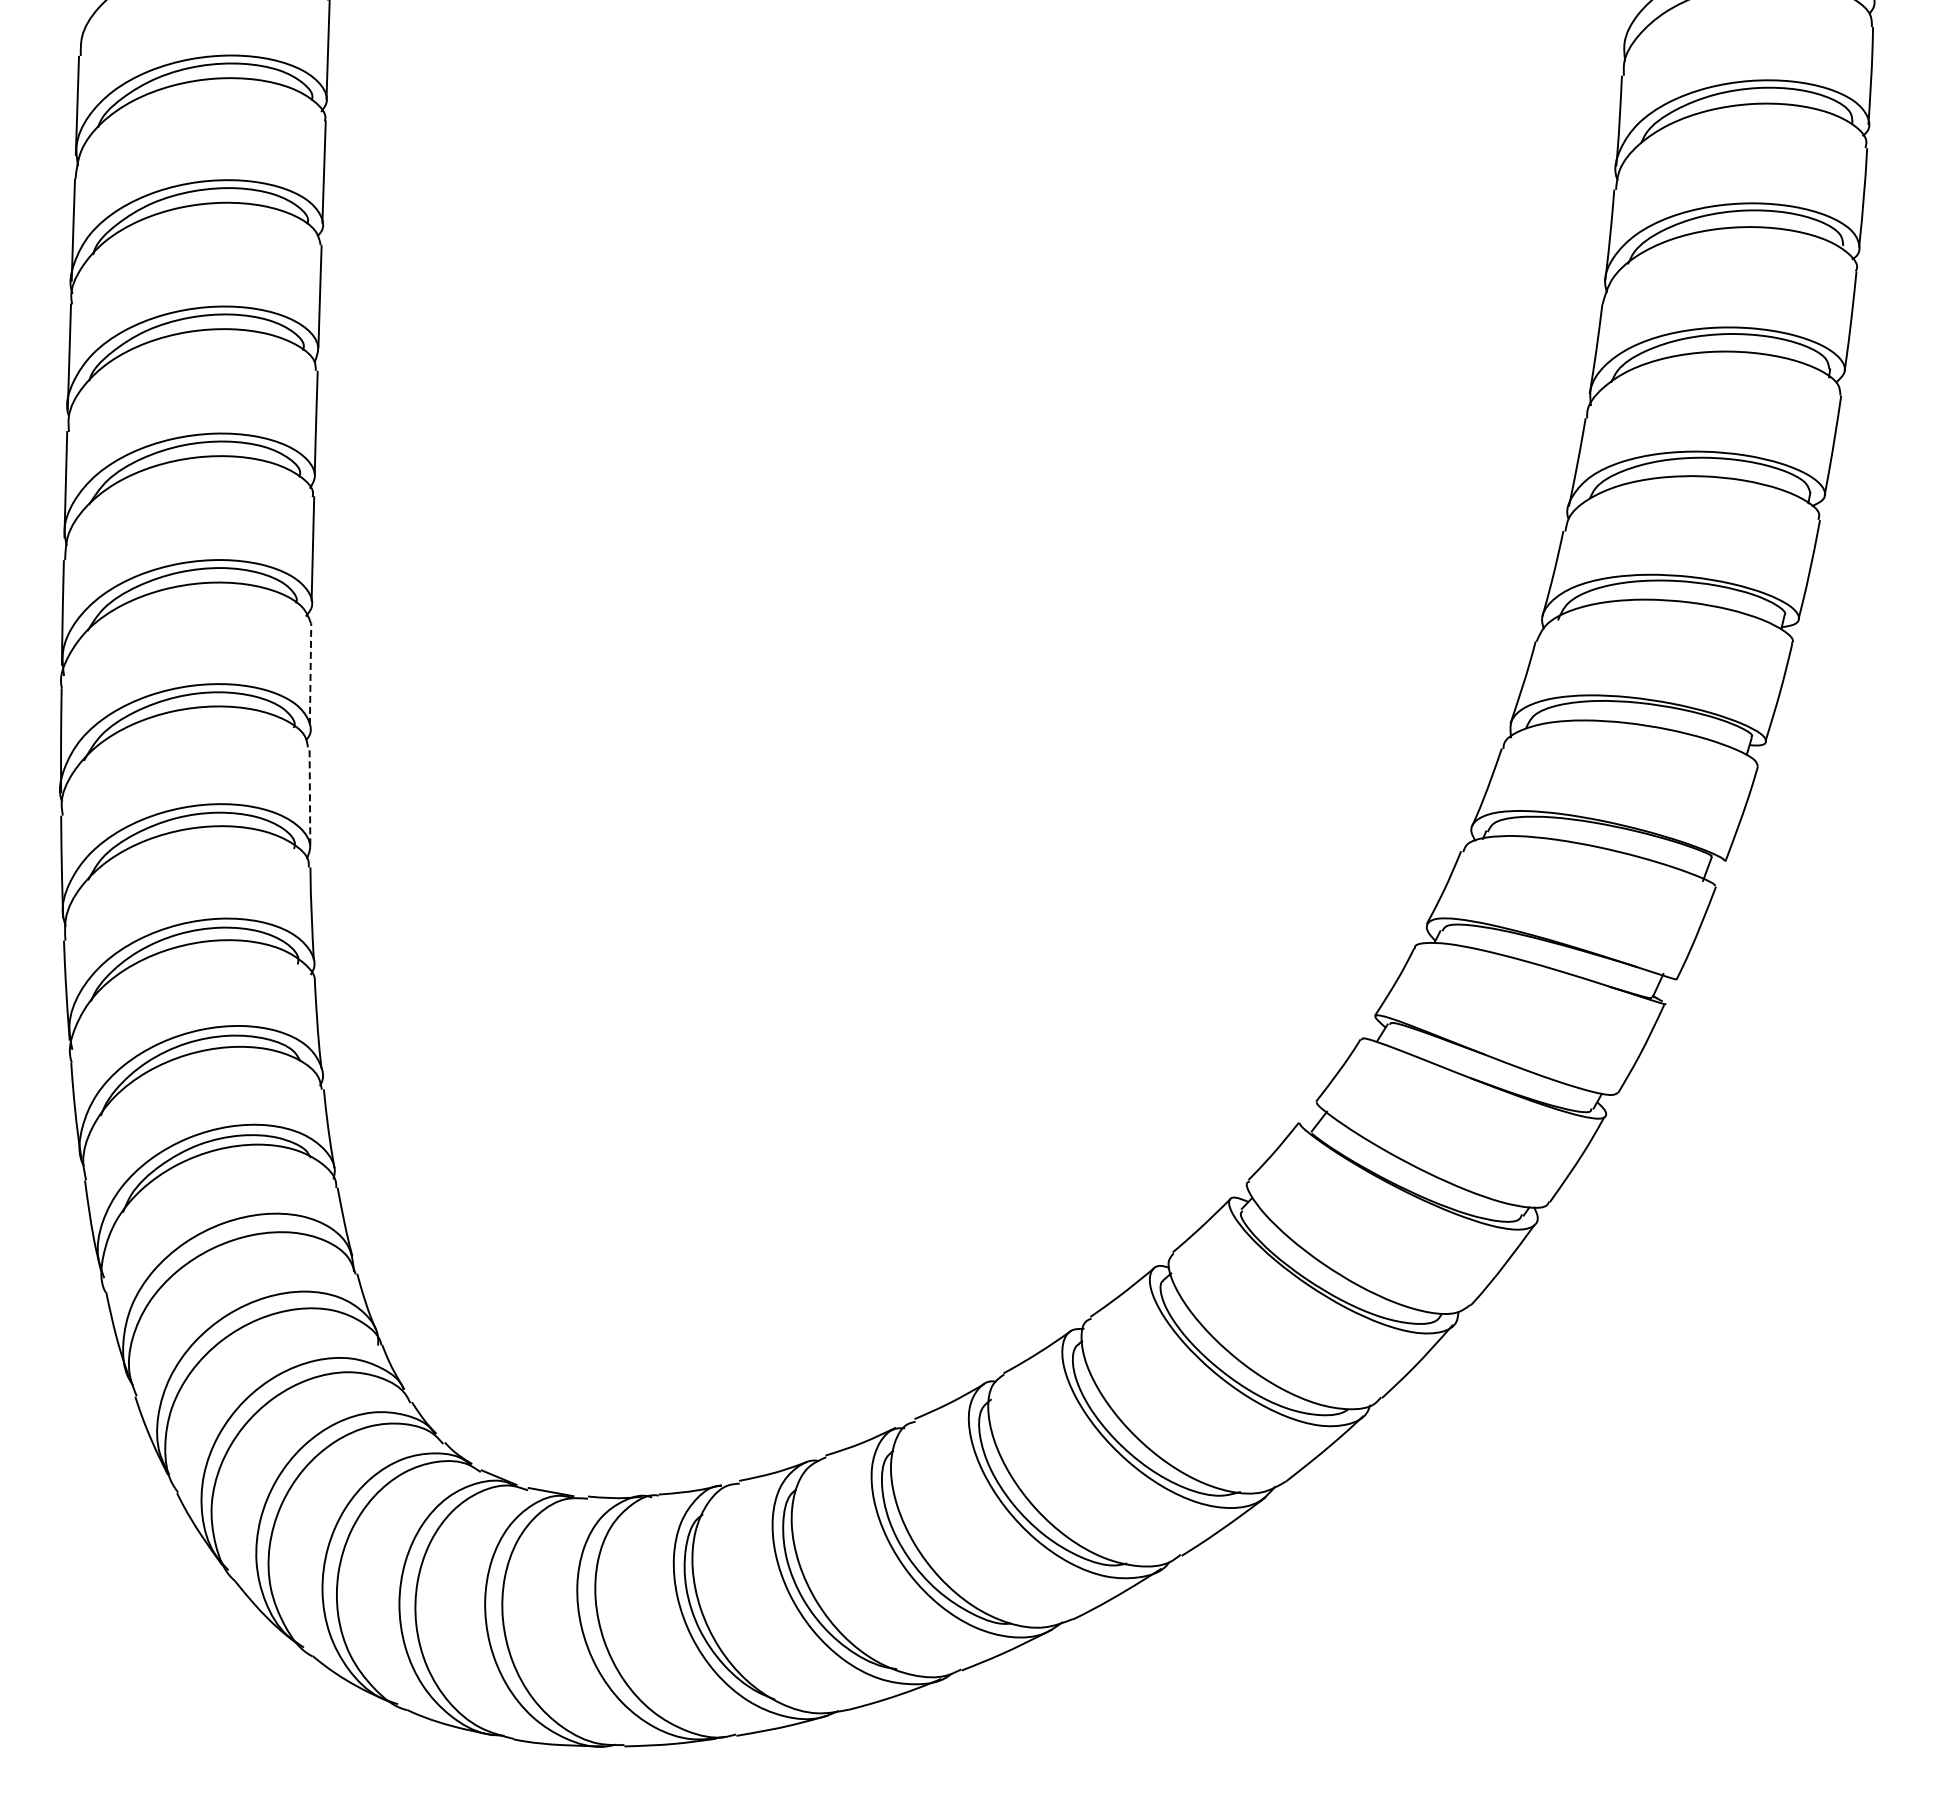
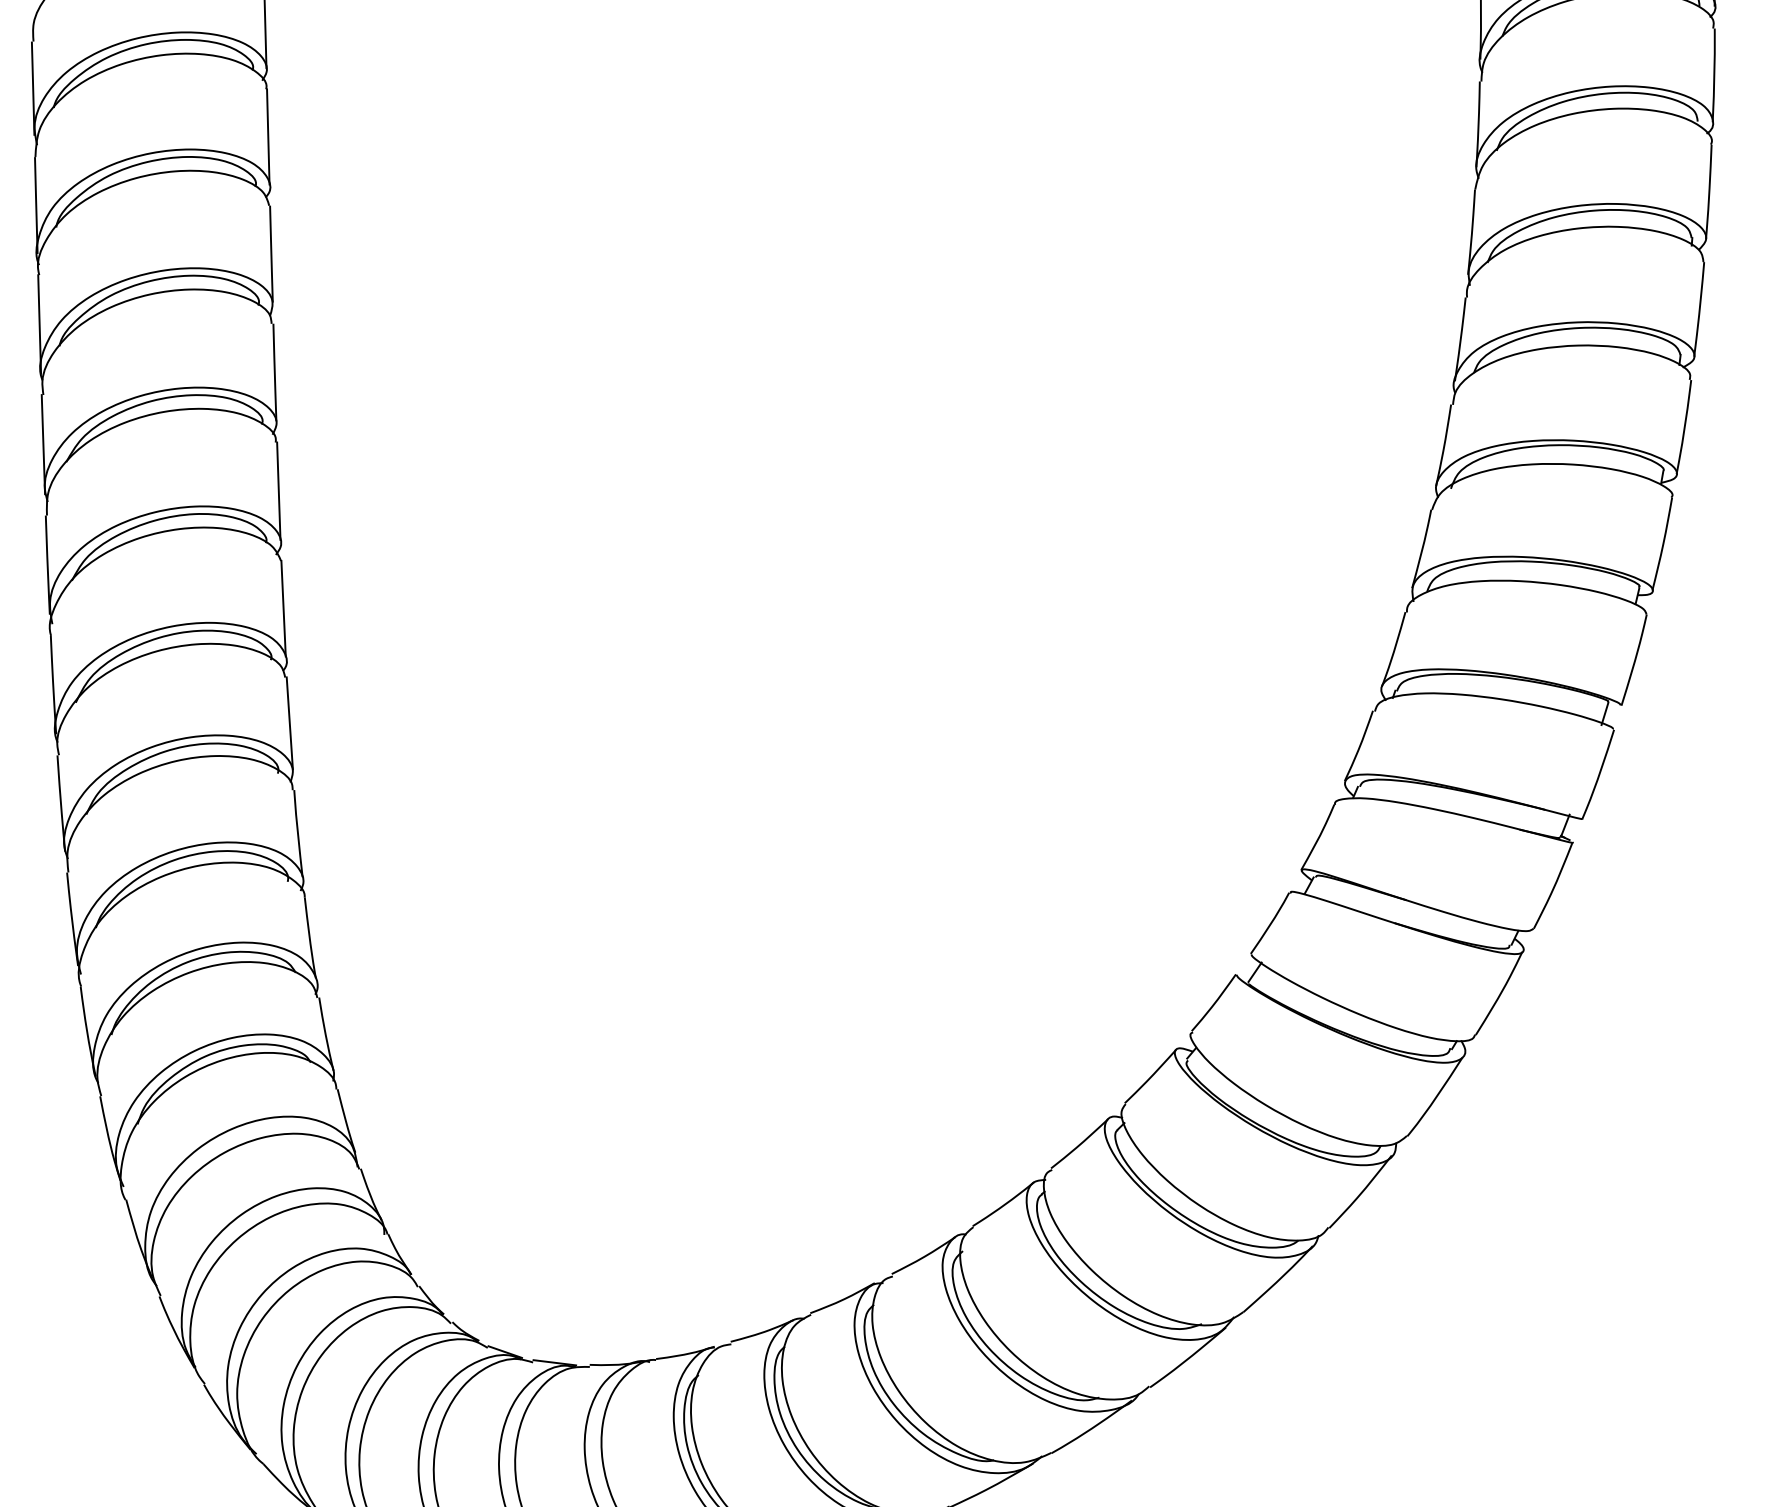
line: (310, 674) -> (283, 609), dashed -> solid
line: (309, 795) -> (289, 722), dashed -> solid

